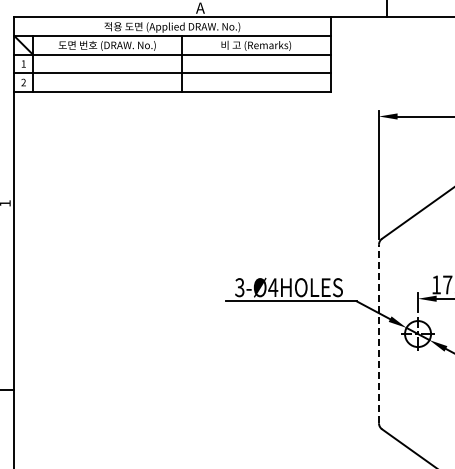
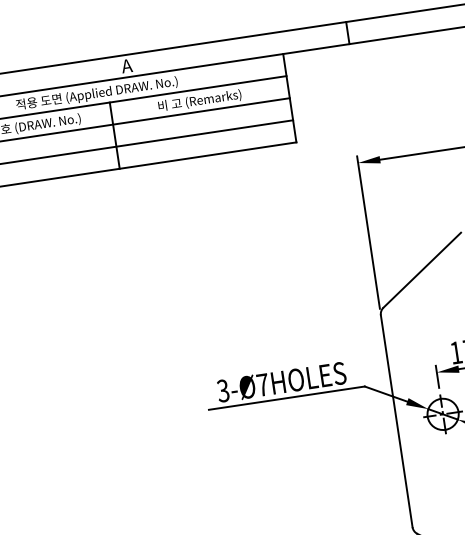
text: (273, 287) -> (263, 384), 3-Ø4HOLES -> 3-Ø7HOLES
line: (378, 333) -> (396, 420), dashed -> solid

